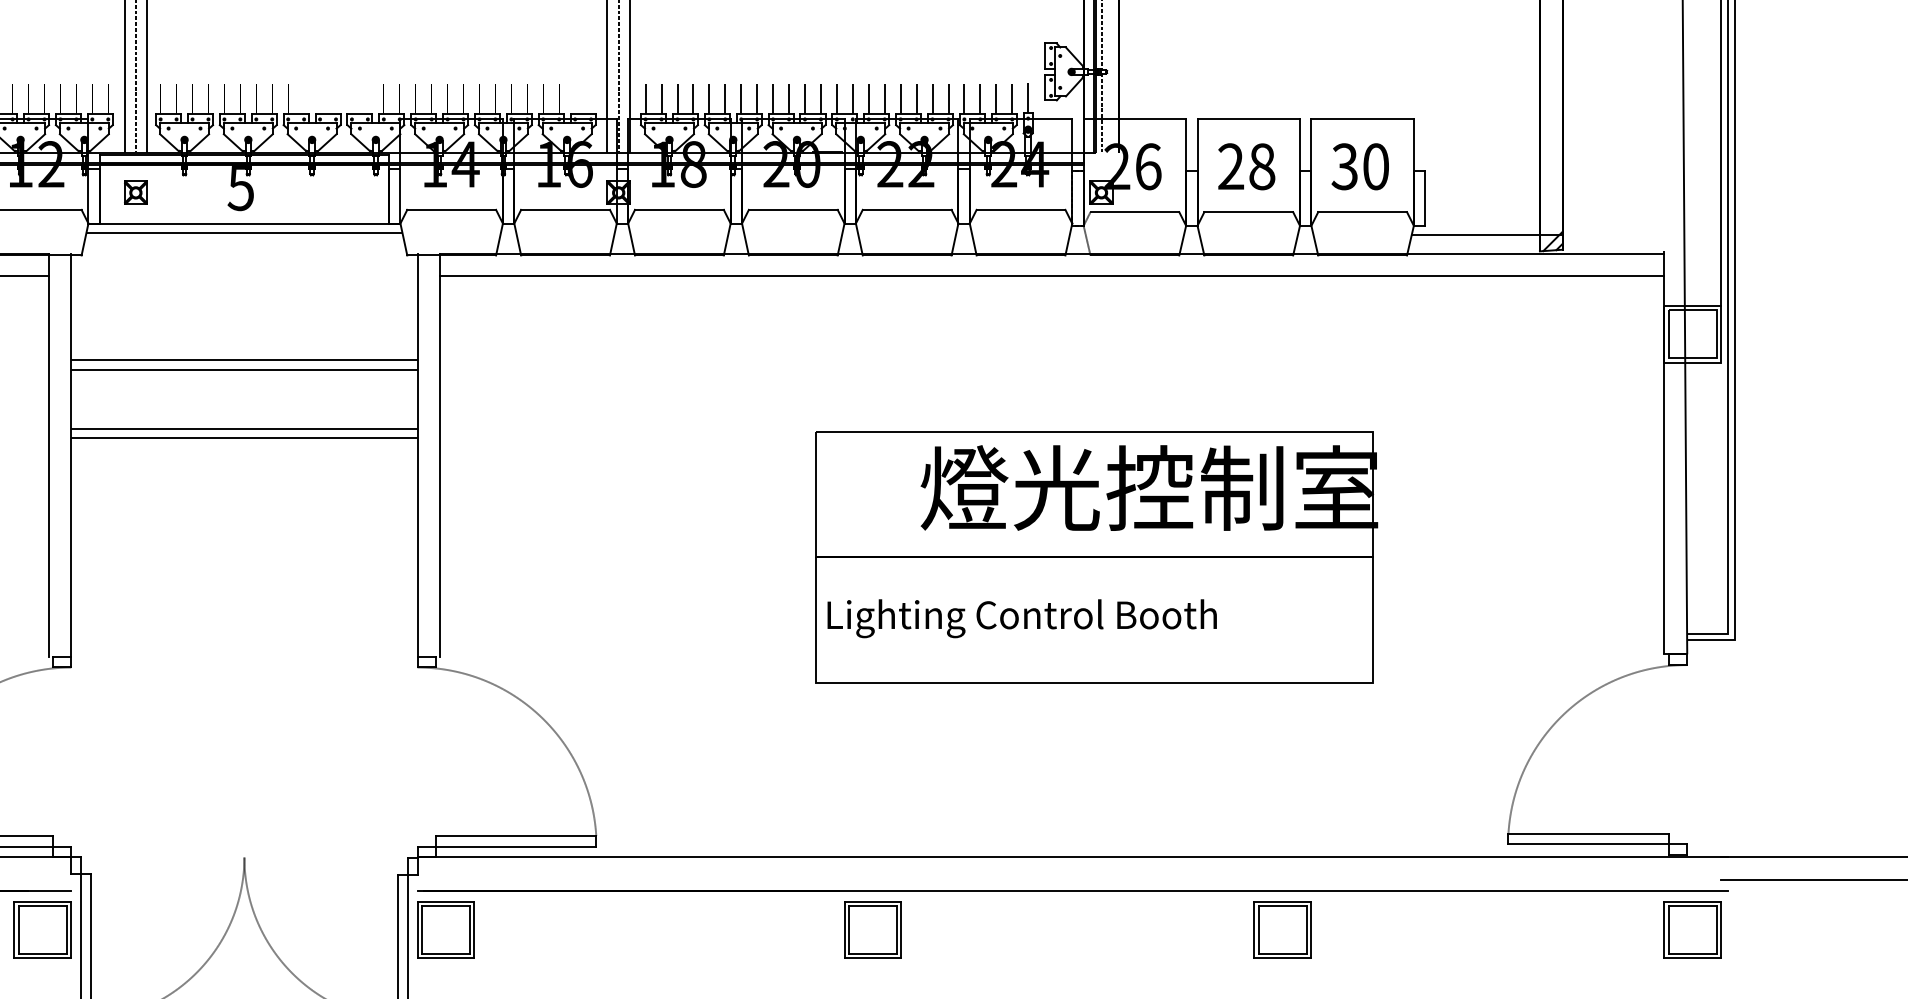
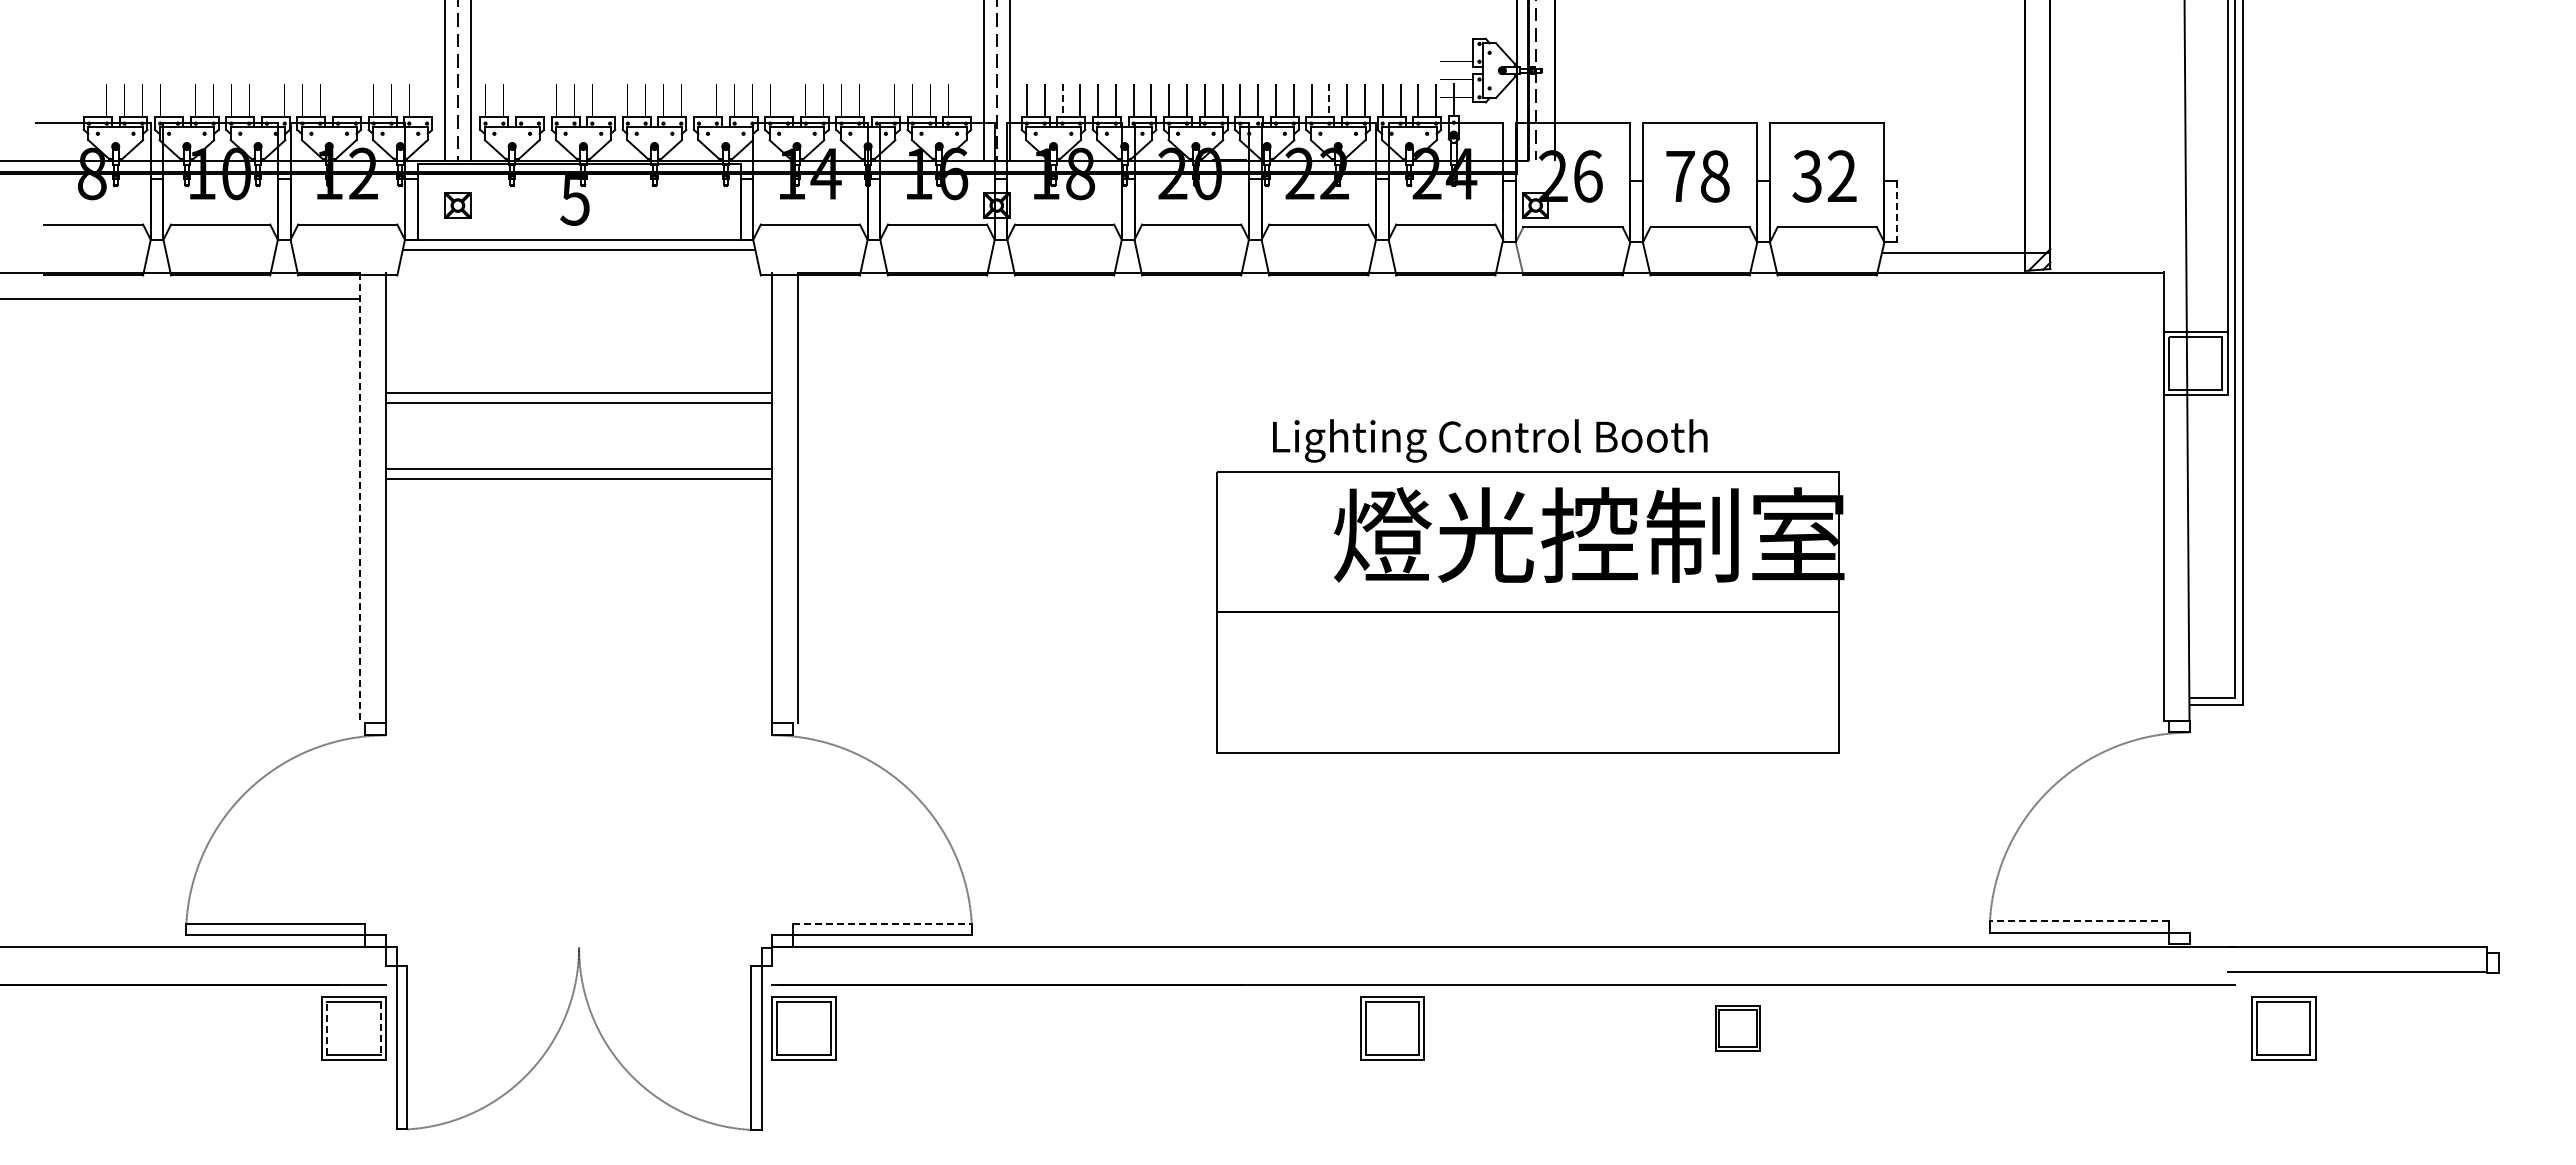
line: (677, 98) -> (1062, 100), solid -> dashed
line: (916, 98) -> (1329, 100), solid -> dashed
text: (1231, 165) -> (1680, 175), 28 -> 78
text: (1375, 166) -> (1841, 176), 30 -> 32
line: (1425, 198) -> (1897, 211), solid -> dashed
line: (1052, 276) -> (1480, 298), removed
line: (48, 455) -> (360, 498), solid -> dashed
text: (1022, 618) -> (1490, 440), moved
line: (1588, 833) -> (2079, 920), solid -> dashed
line: (516, 836) -> (882, 923), solid -> dashed
line: (19, 930) -> (327, 1028), solid -> dashed
line: (66, 930) -> (380, 1028), solid -> dashed
part: (872, 930) -> (1392, 1028), moved
part: (1282, 930) -> (1737, 1028), size x0.7
part: (1692, 930) -> (2283, 1028), moved

